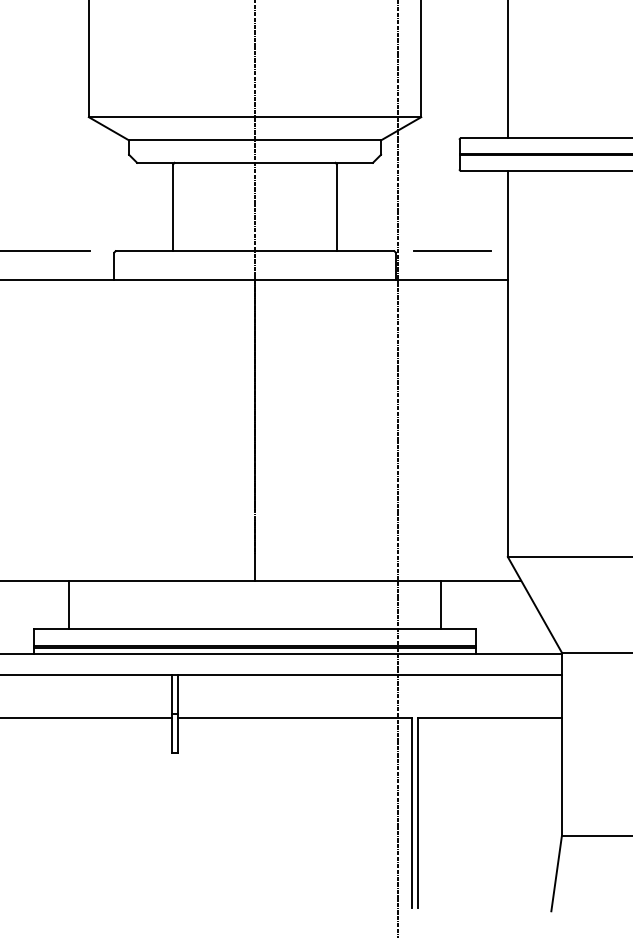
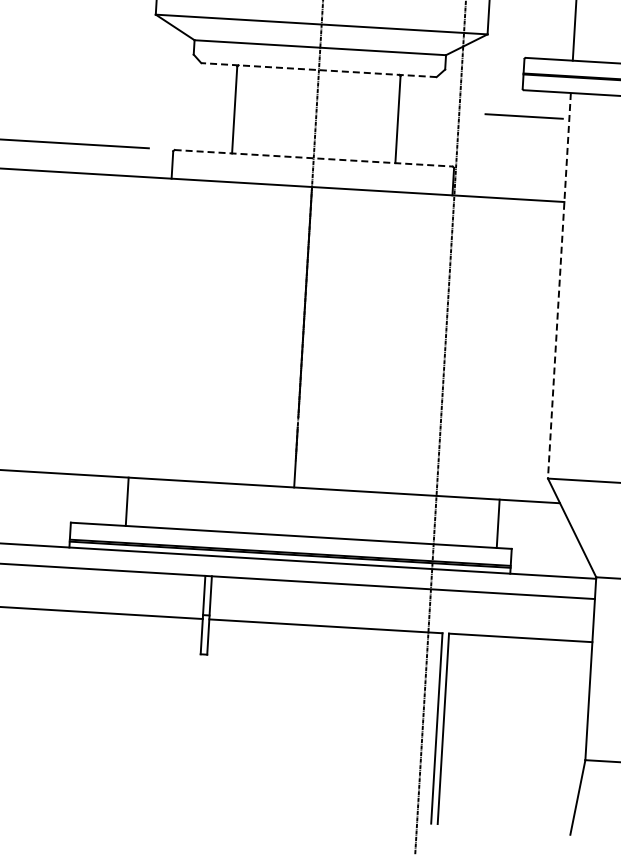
line: (255, 162) -> (319, 69), solid -> dashed
line: (452, 250) -> (524, 115), moved
line: (255, 251) -> (314, 158), solid -> dashed
line: (507, 364) -> (559, 286), solid -> dashed
line: (69, 604) -> (127, 501), moved
line: (440, 604) -> (497, 523), moved

